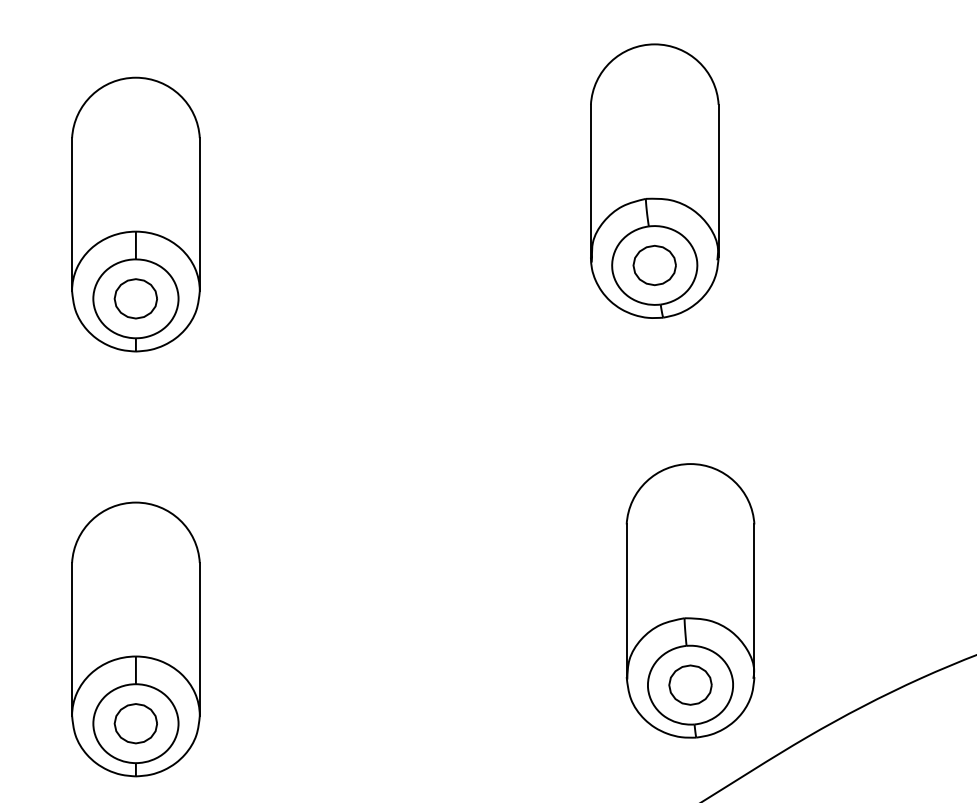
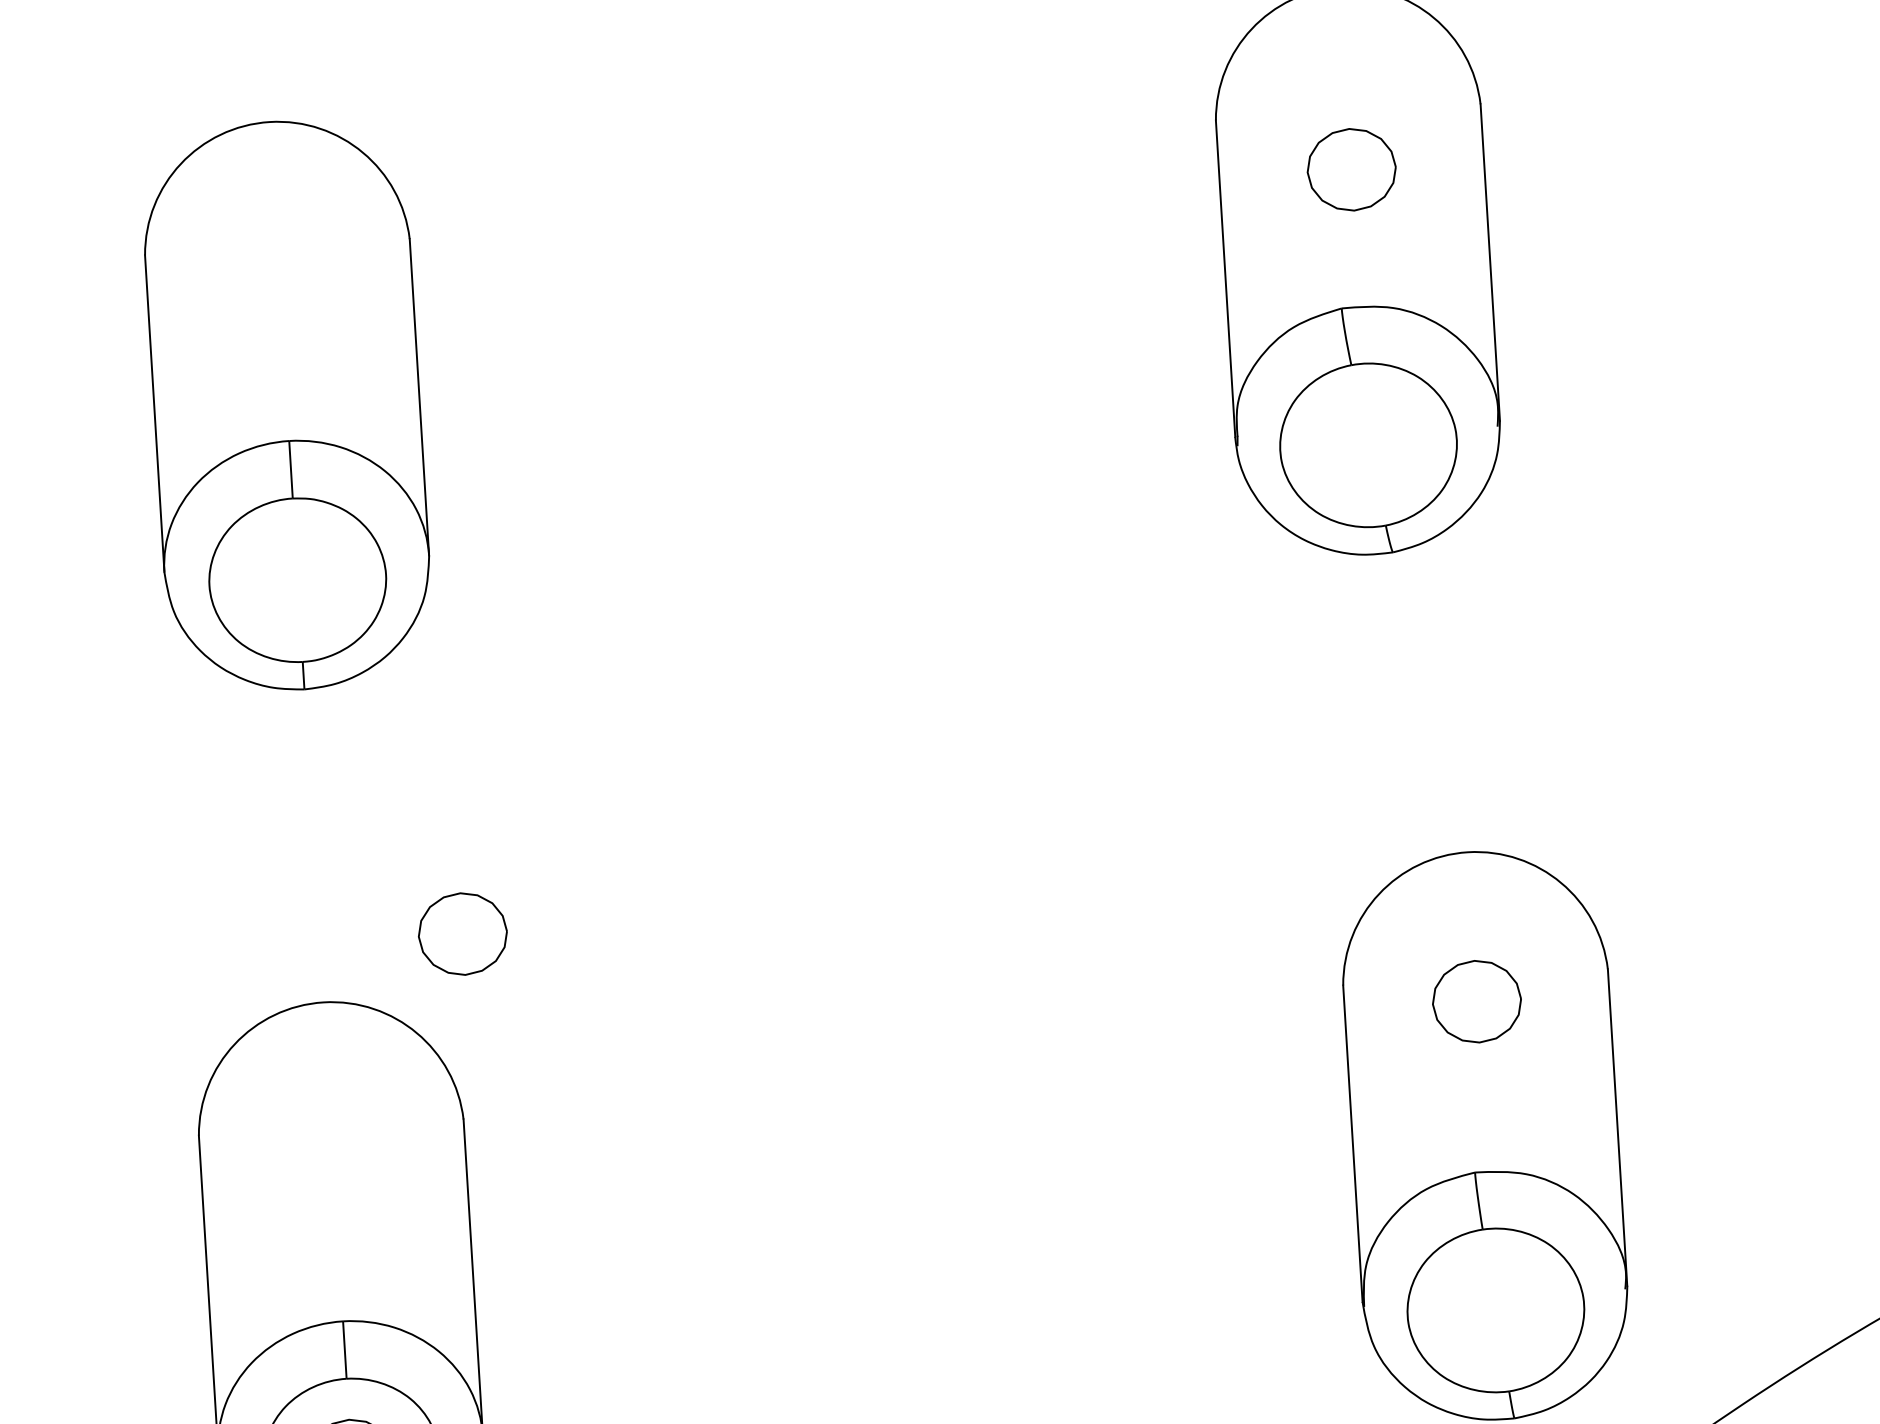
part: (654, 265) -> (1351, 169), moved
part: (135, 298) -> (461, 933), moved
part: (690, 684) -> (1476, 1000), moved

